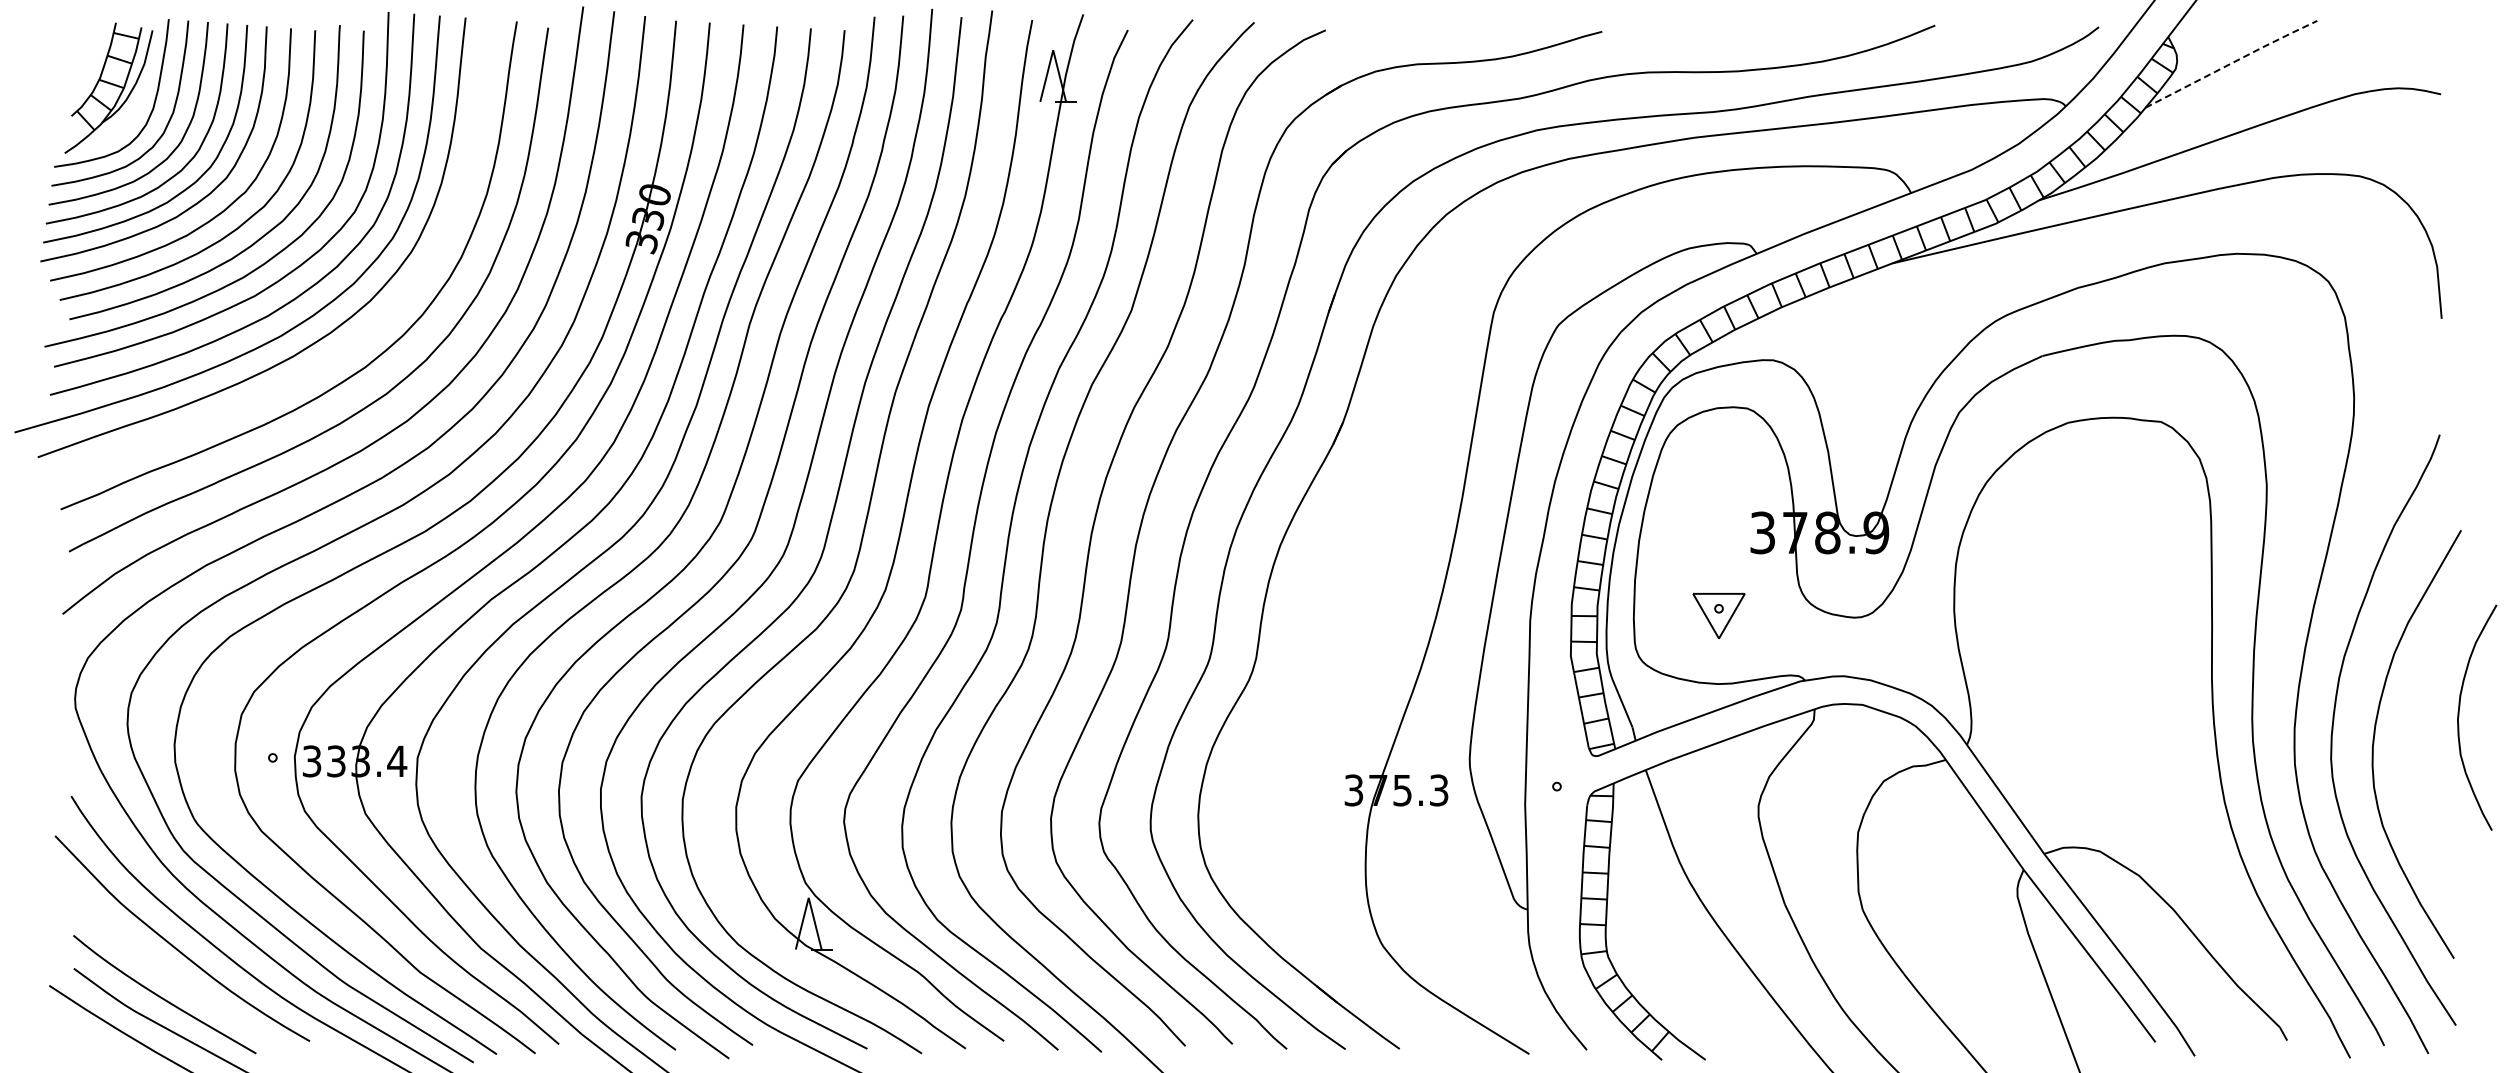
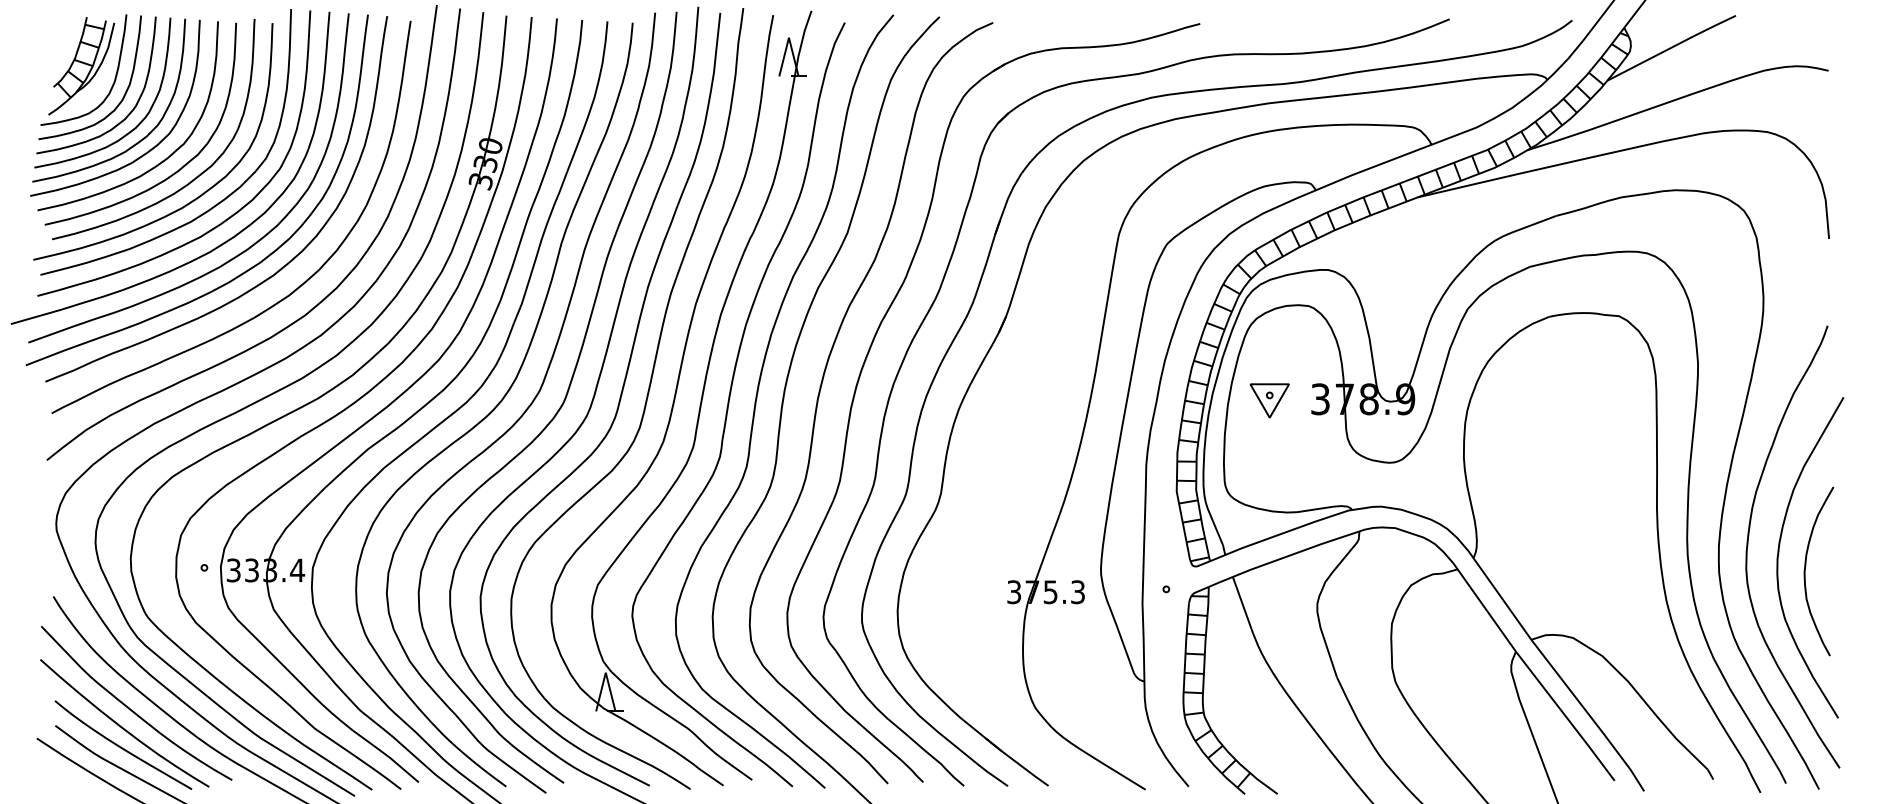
line: (2232, 63) -> (1672, 47), dashed -> solid
curve: (329, 360) -> (246, 270), added
part: (1718, 615) -> (1269, 400), moved
curve: (2459, 717) -> (1805, 571), moved
curve: (162, 969) -> (121, 726), added

